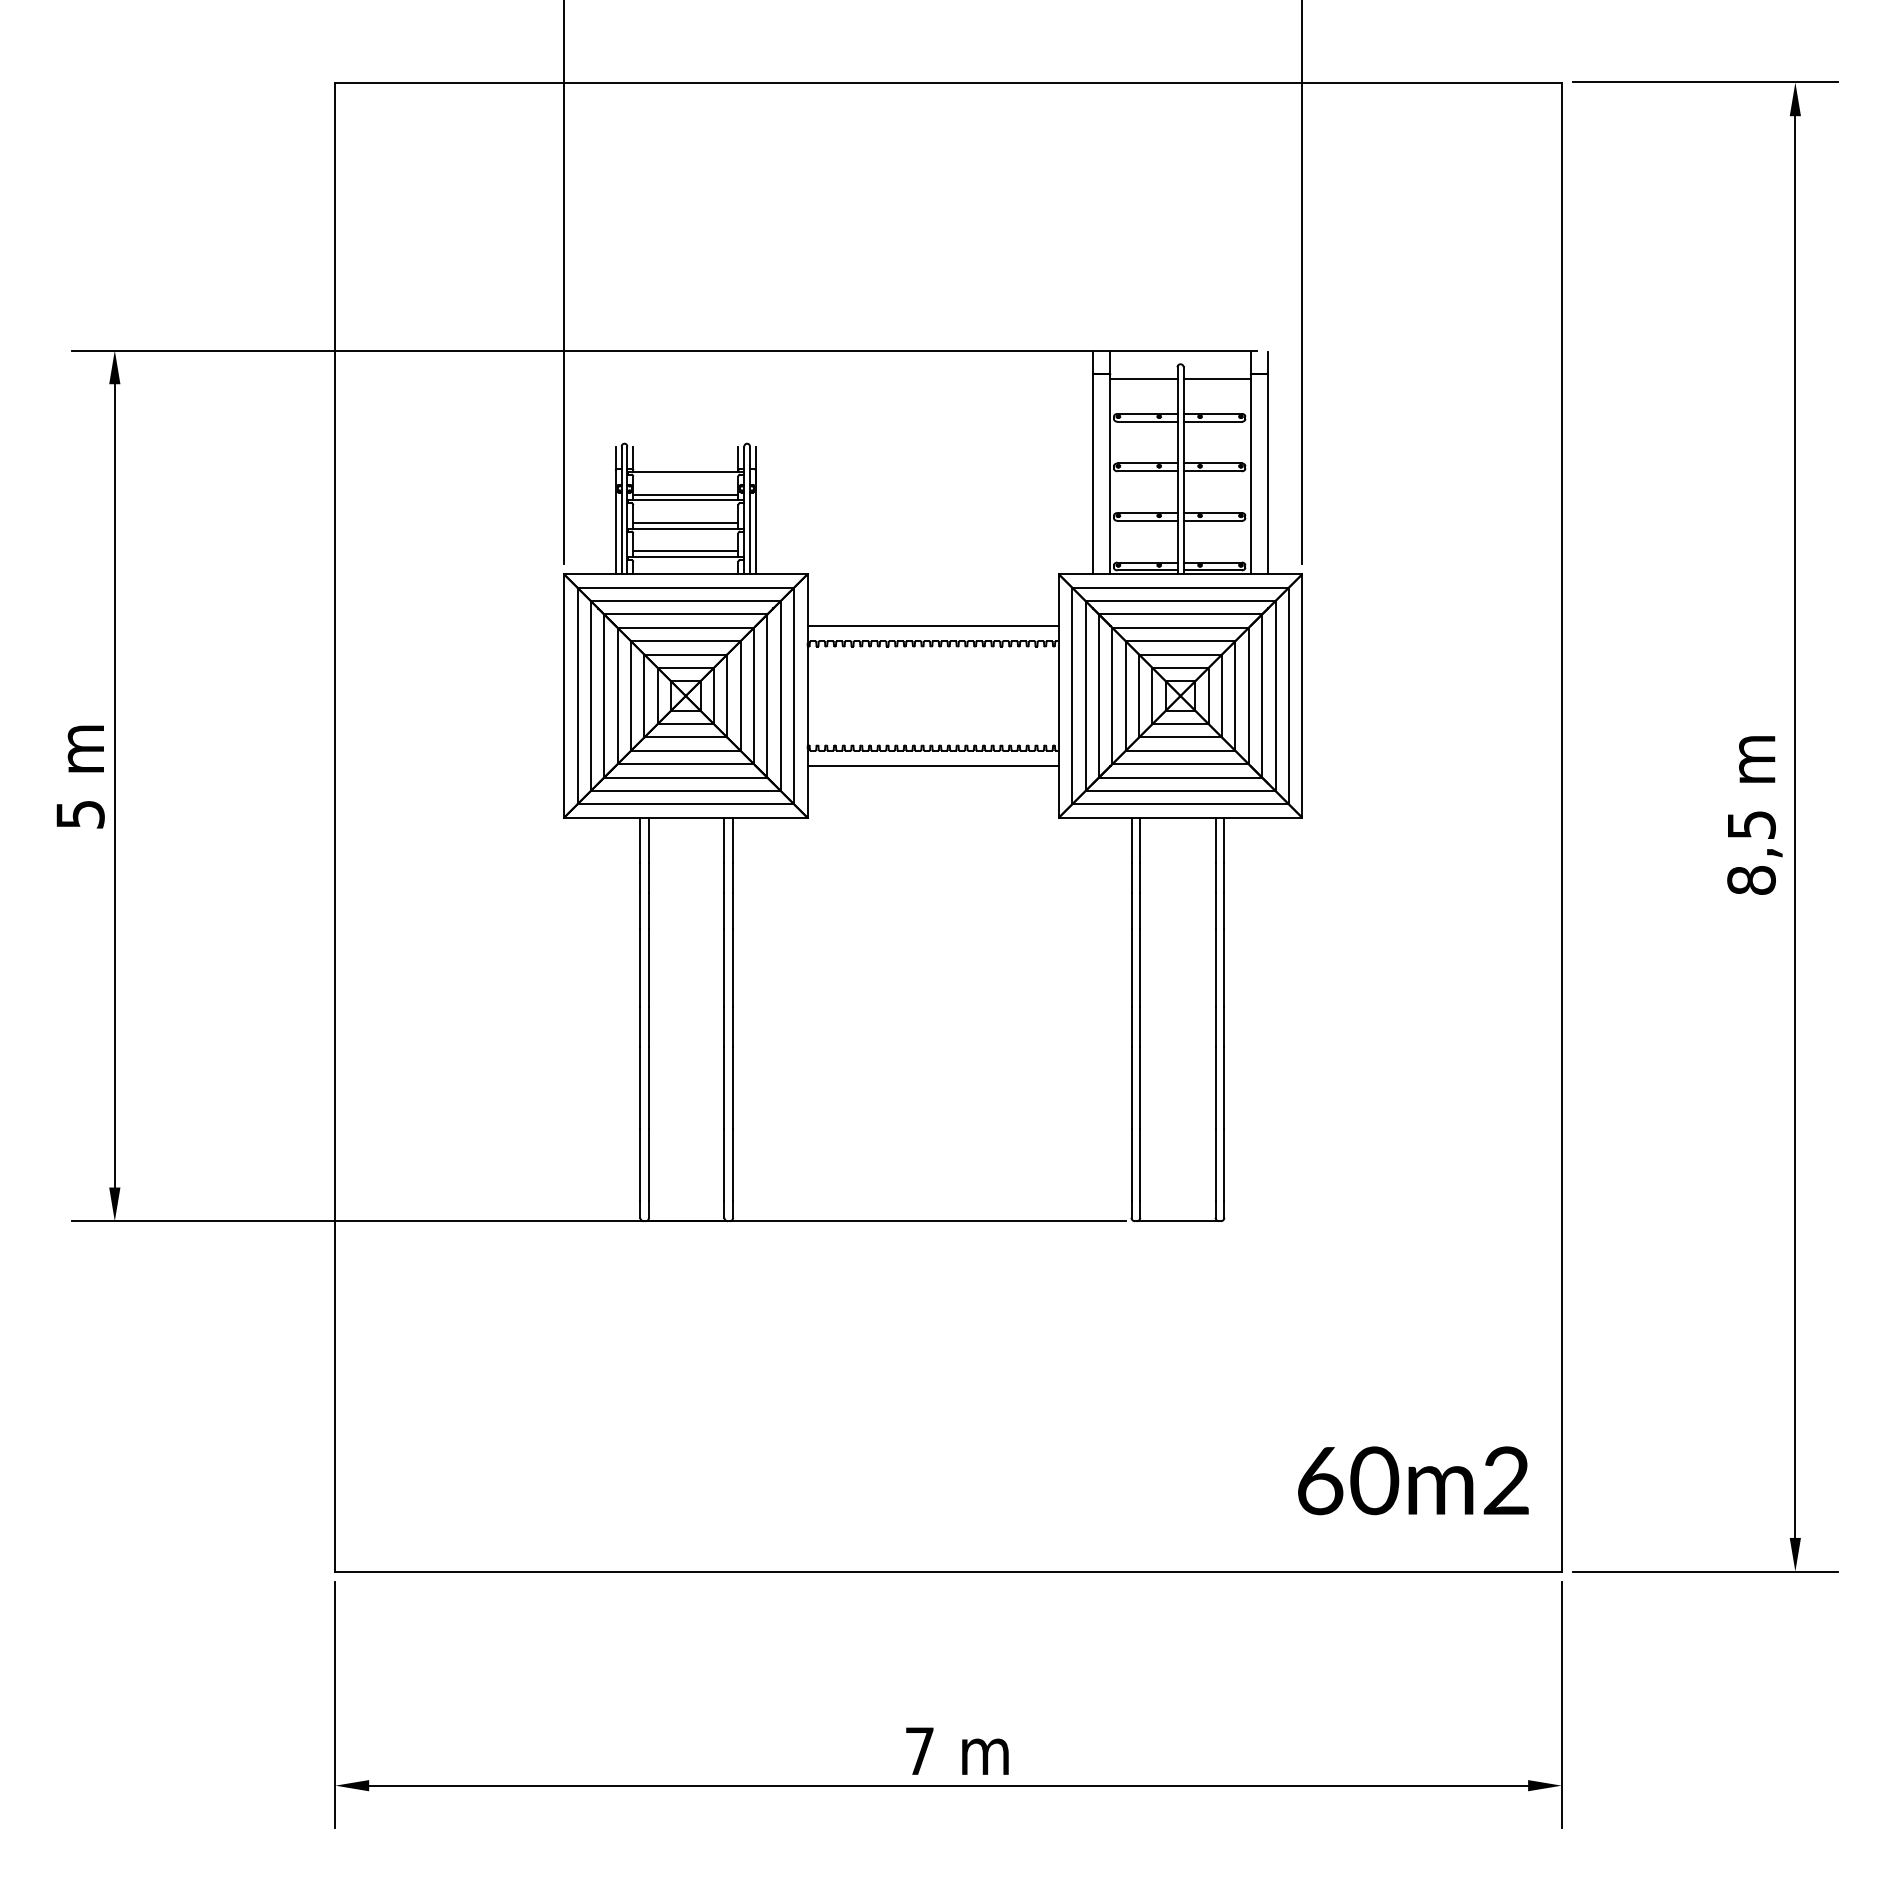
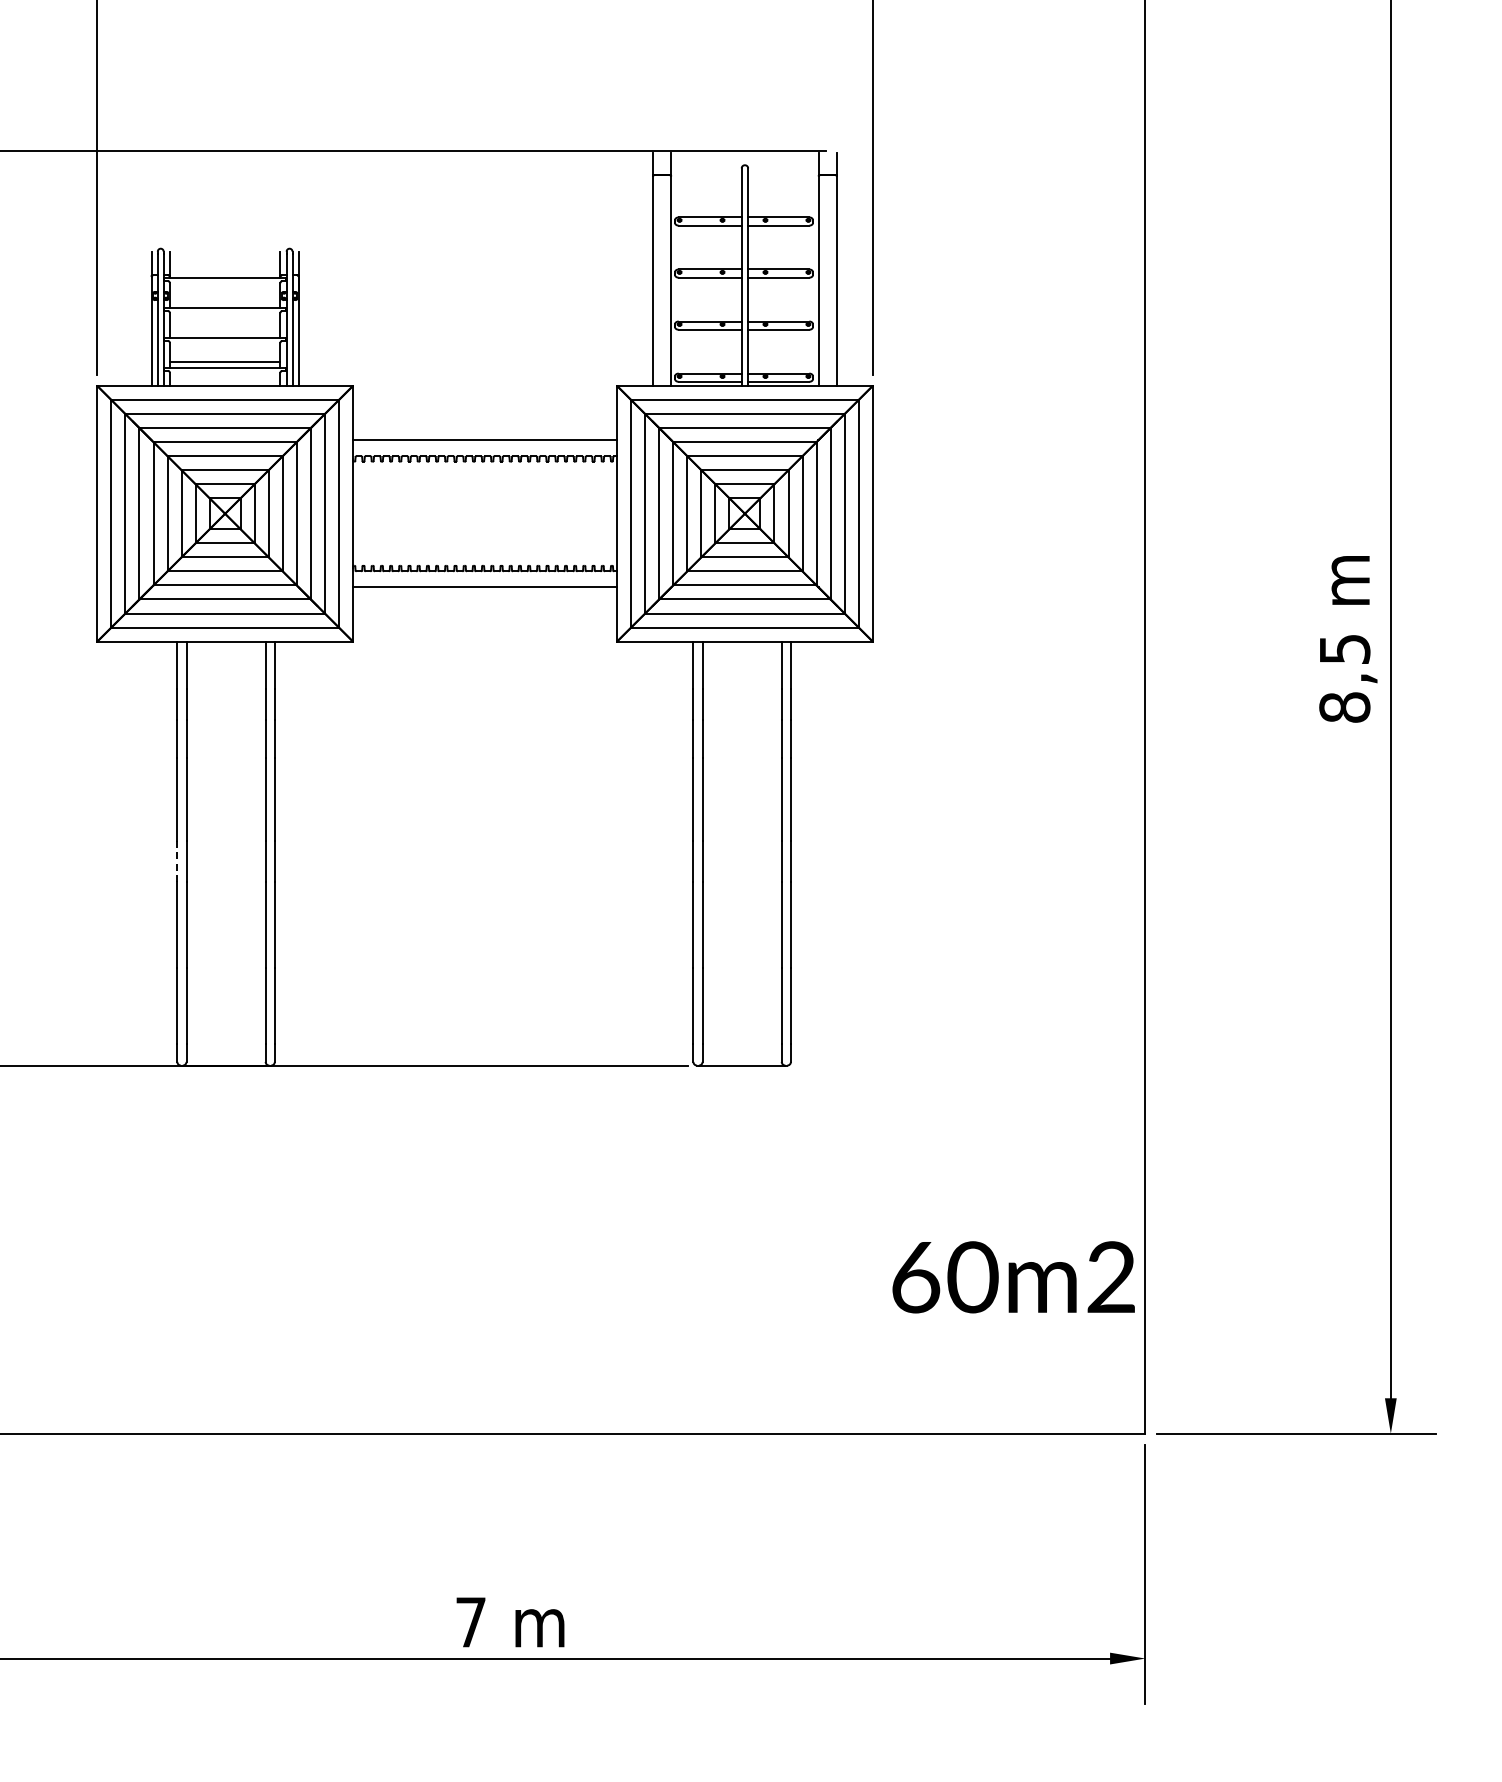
line: (1143, 378) -> (706, 180), removed
line: (1216, 378) -> (782, 180), removed
line: (685, 494) -> (224, 302), removed
line: (685, 523) -> (224, 332), removed
line: (640, 1026) -> (177, 860), solid -> dashed
text: (1413, 1480) -> (1013, 1277), moved

